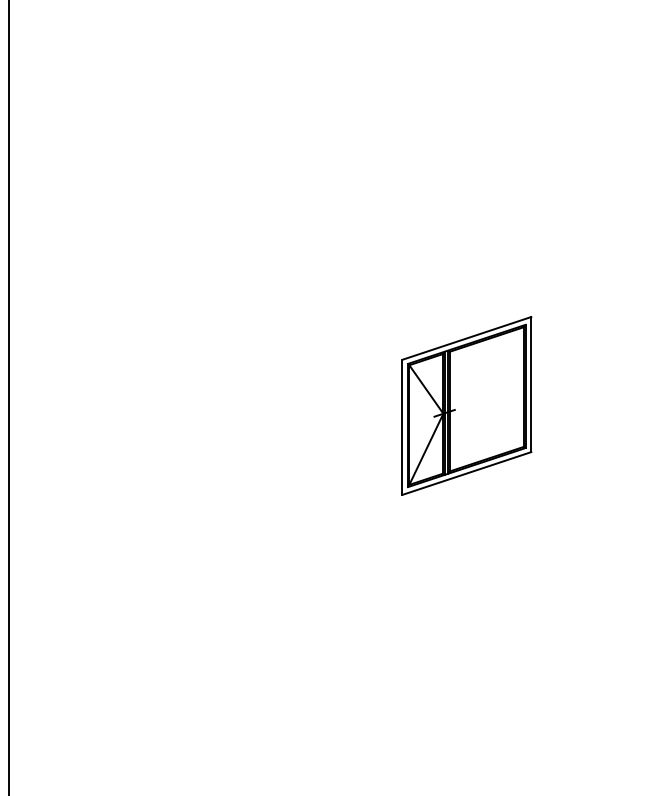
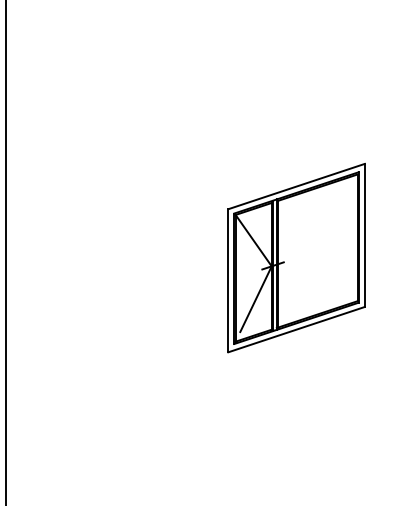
part: (466, 405) -> (296, 257), size x1.67

